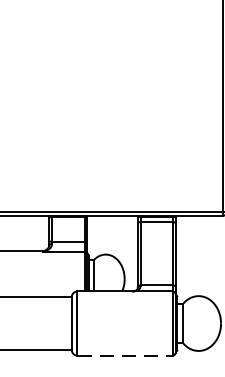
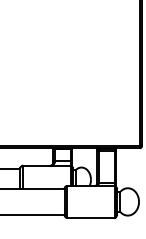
line: (125, 354) -> (91, 217), dashed -> solid

